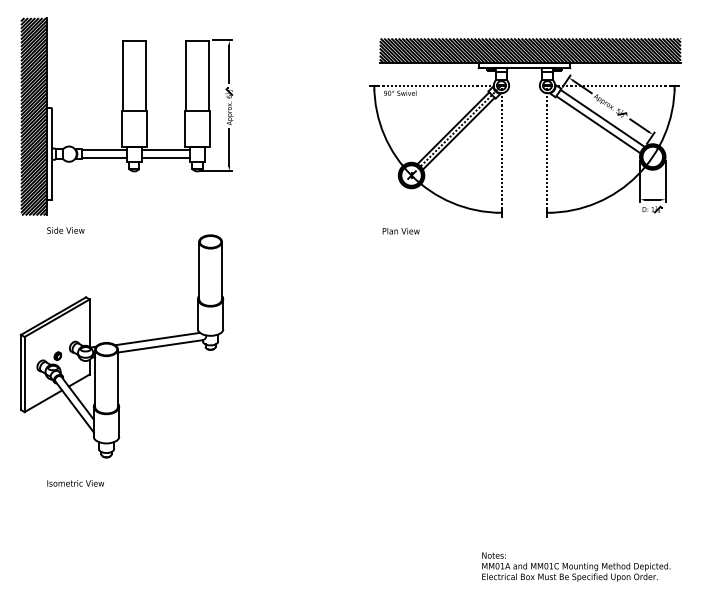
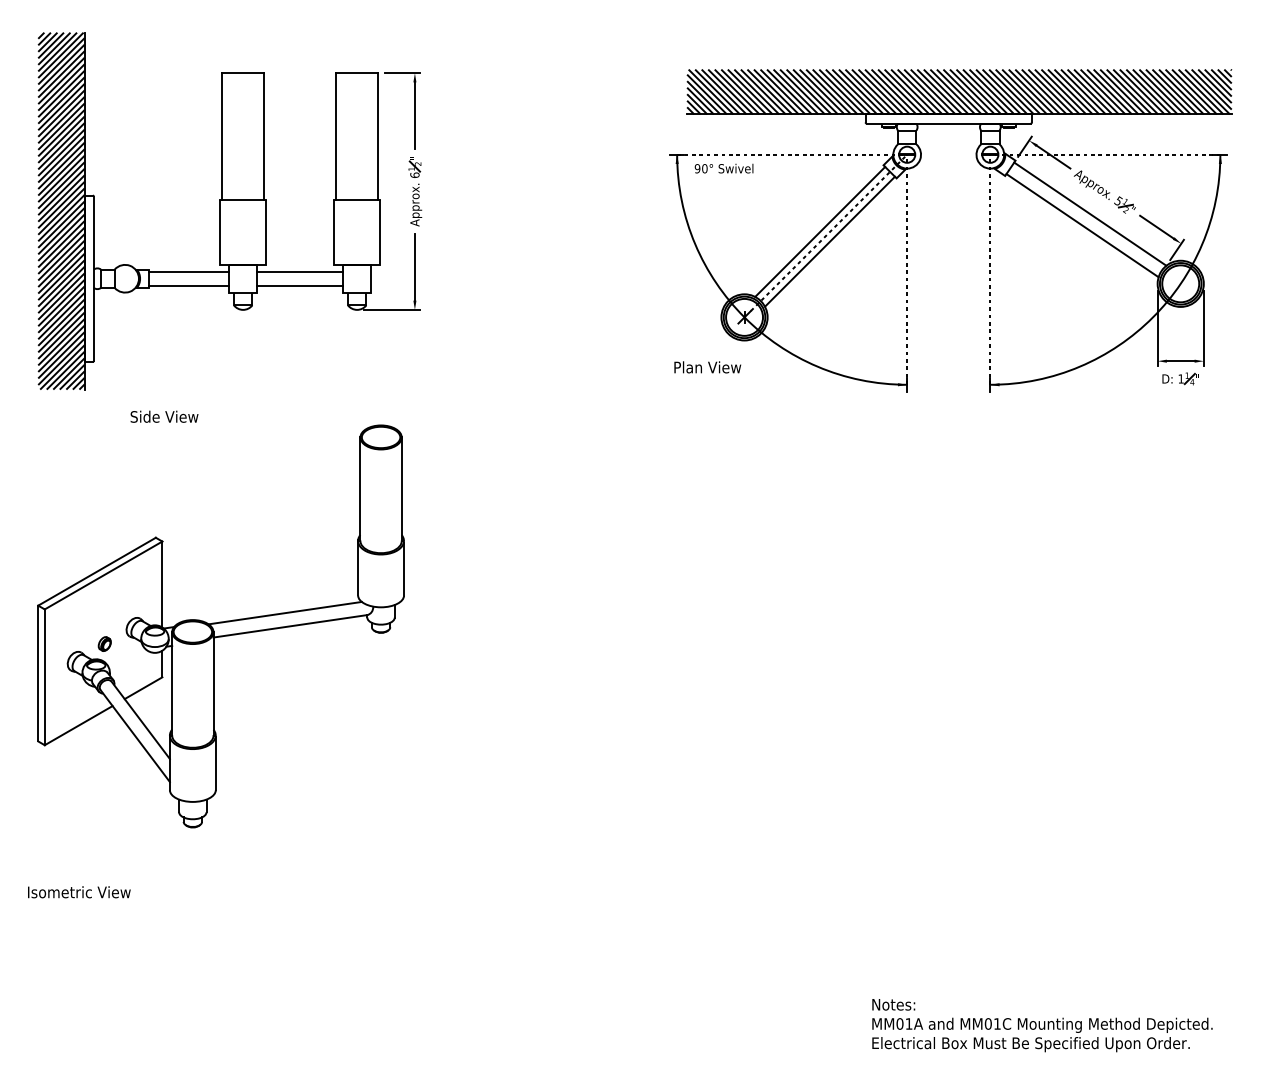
text: (65, 230) -> (163, 416), moved
text: (400, 230) -> (706, 366), moved
text: (75, 483) -> (78, 892), moved

